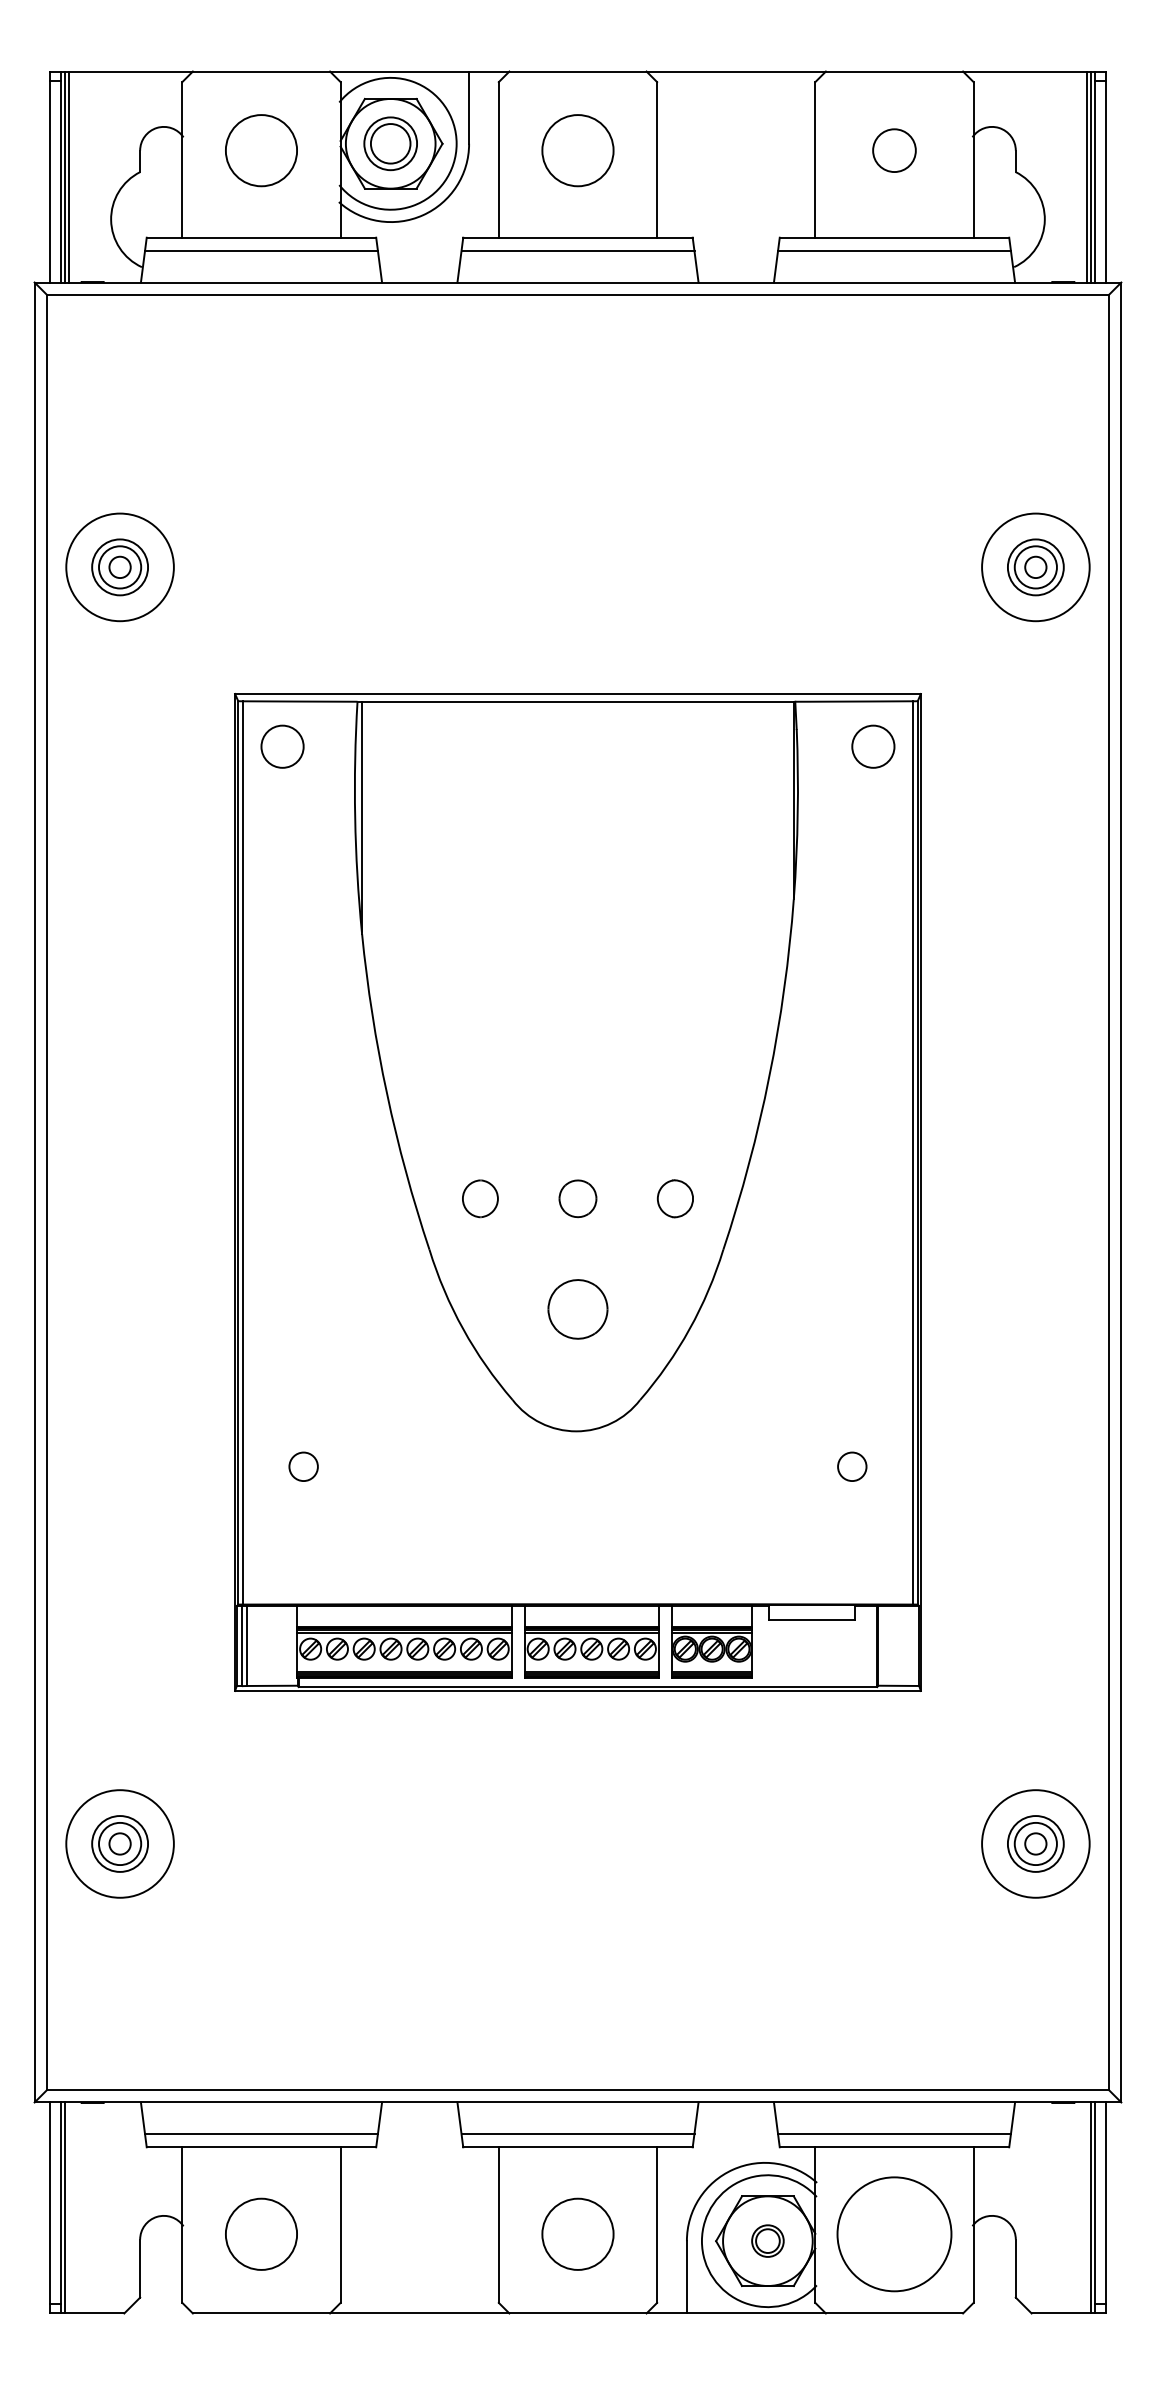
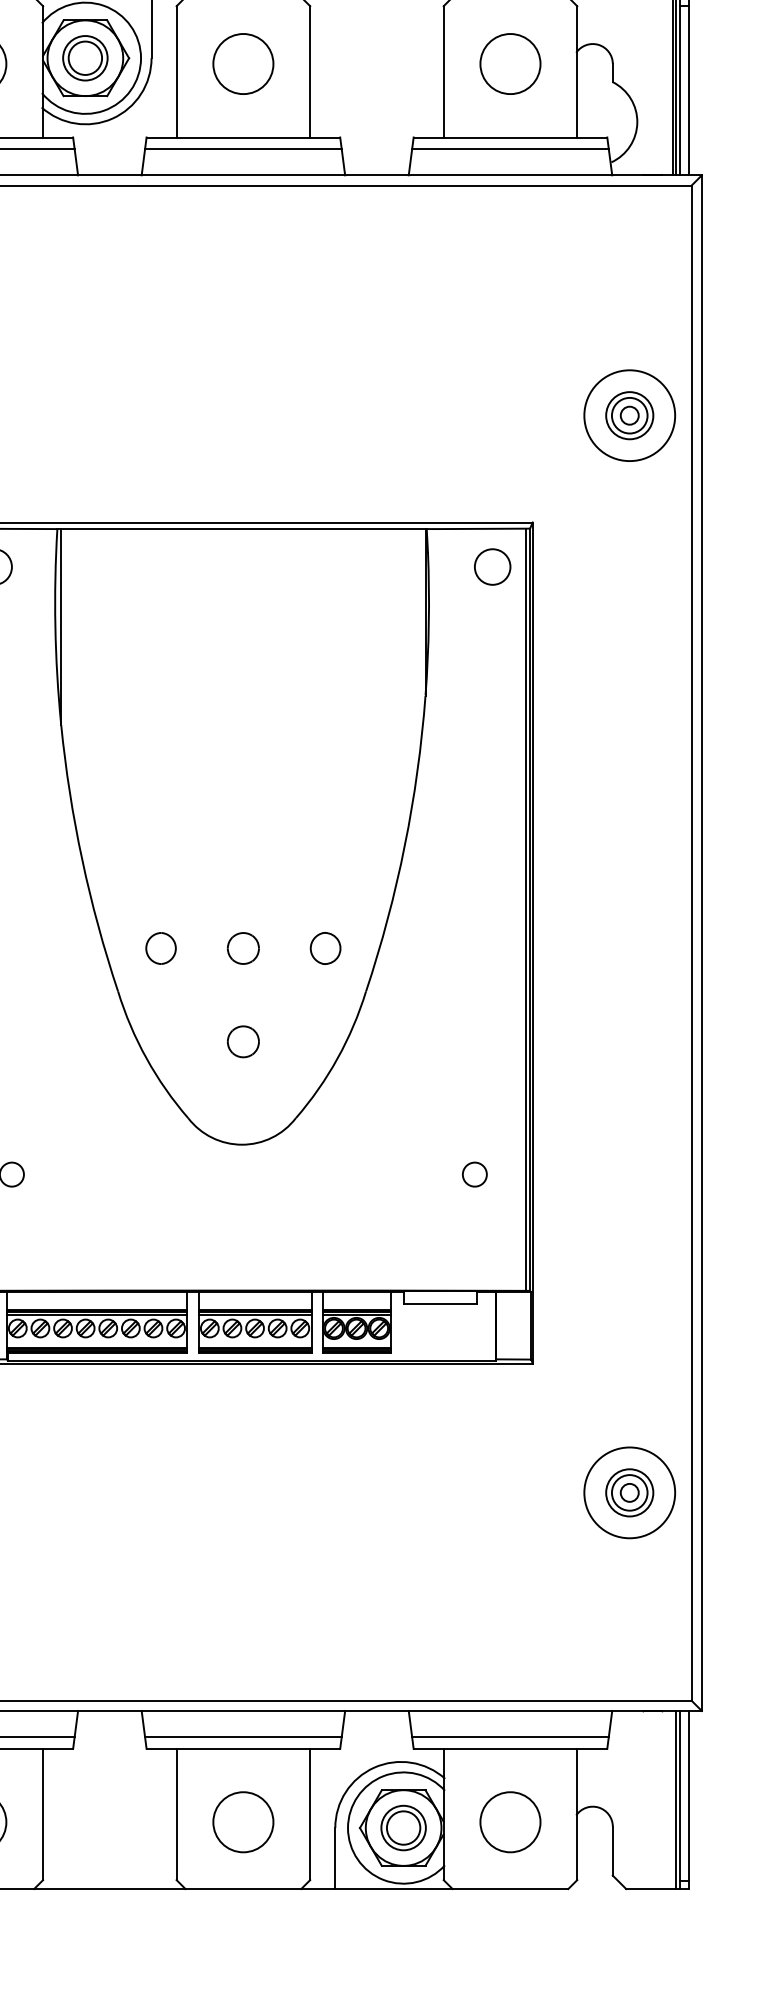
circle: (894, 150) -> (510, 63), size x1.67
part: (577, 1309) -> (242, 1041), size x0.62
circle: (894, 2233) -> (510, 1821), size x0.62
part: (767, 2240) -> (403, 1827), size x1.67

